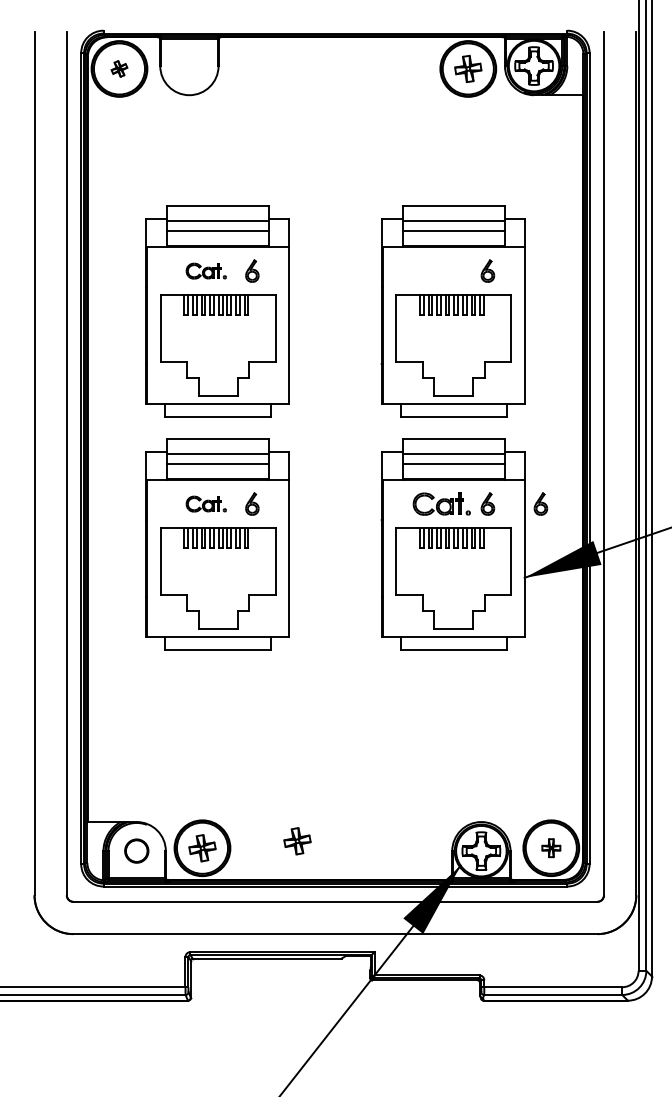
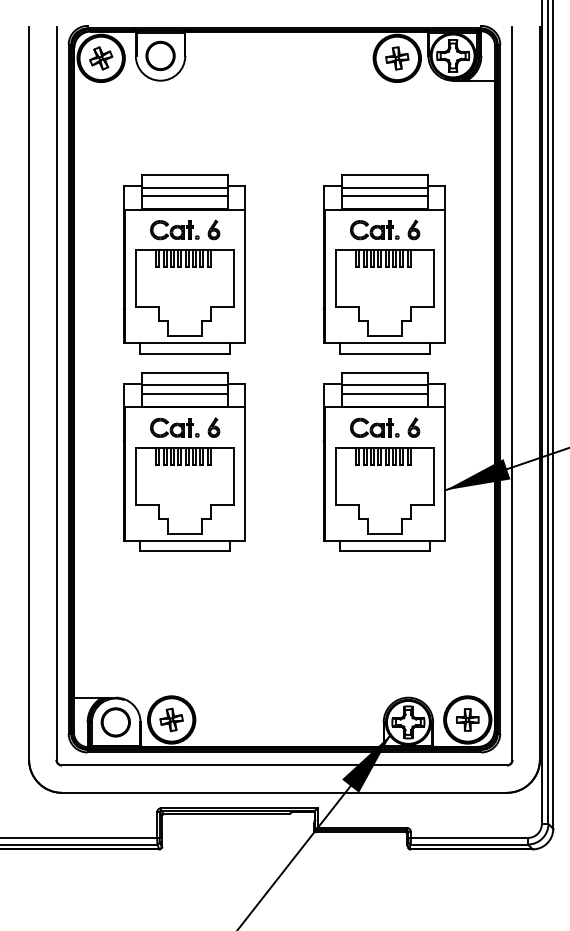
part: (188, 65) -> (159, 55), added
part: (119, 68) -> (101, 58), size x1.67
part: (206, 270) -> (175, 229), size x1.43
part: (441, 270) -> (374, 229), added
part: (206, 503) -> (175, 427), size x1.43
part: (540, 503) -> (458, 427), removed
part: (297, 841) -> (252, 714), removed
part: (551, 847) -> (467, 719), size x1.43
circle: (136, 850) -> (115, 721), size x1.43

